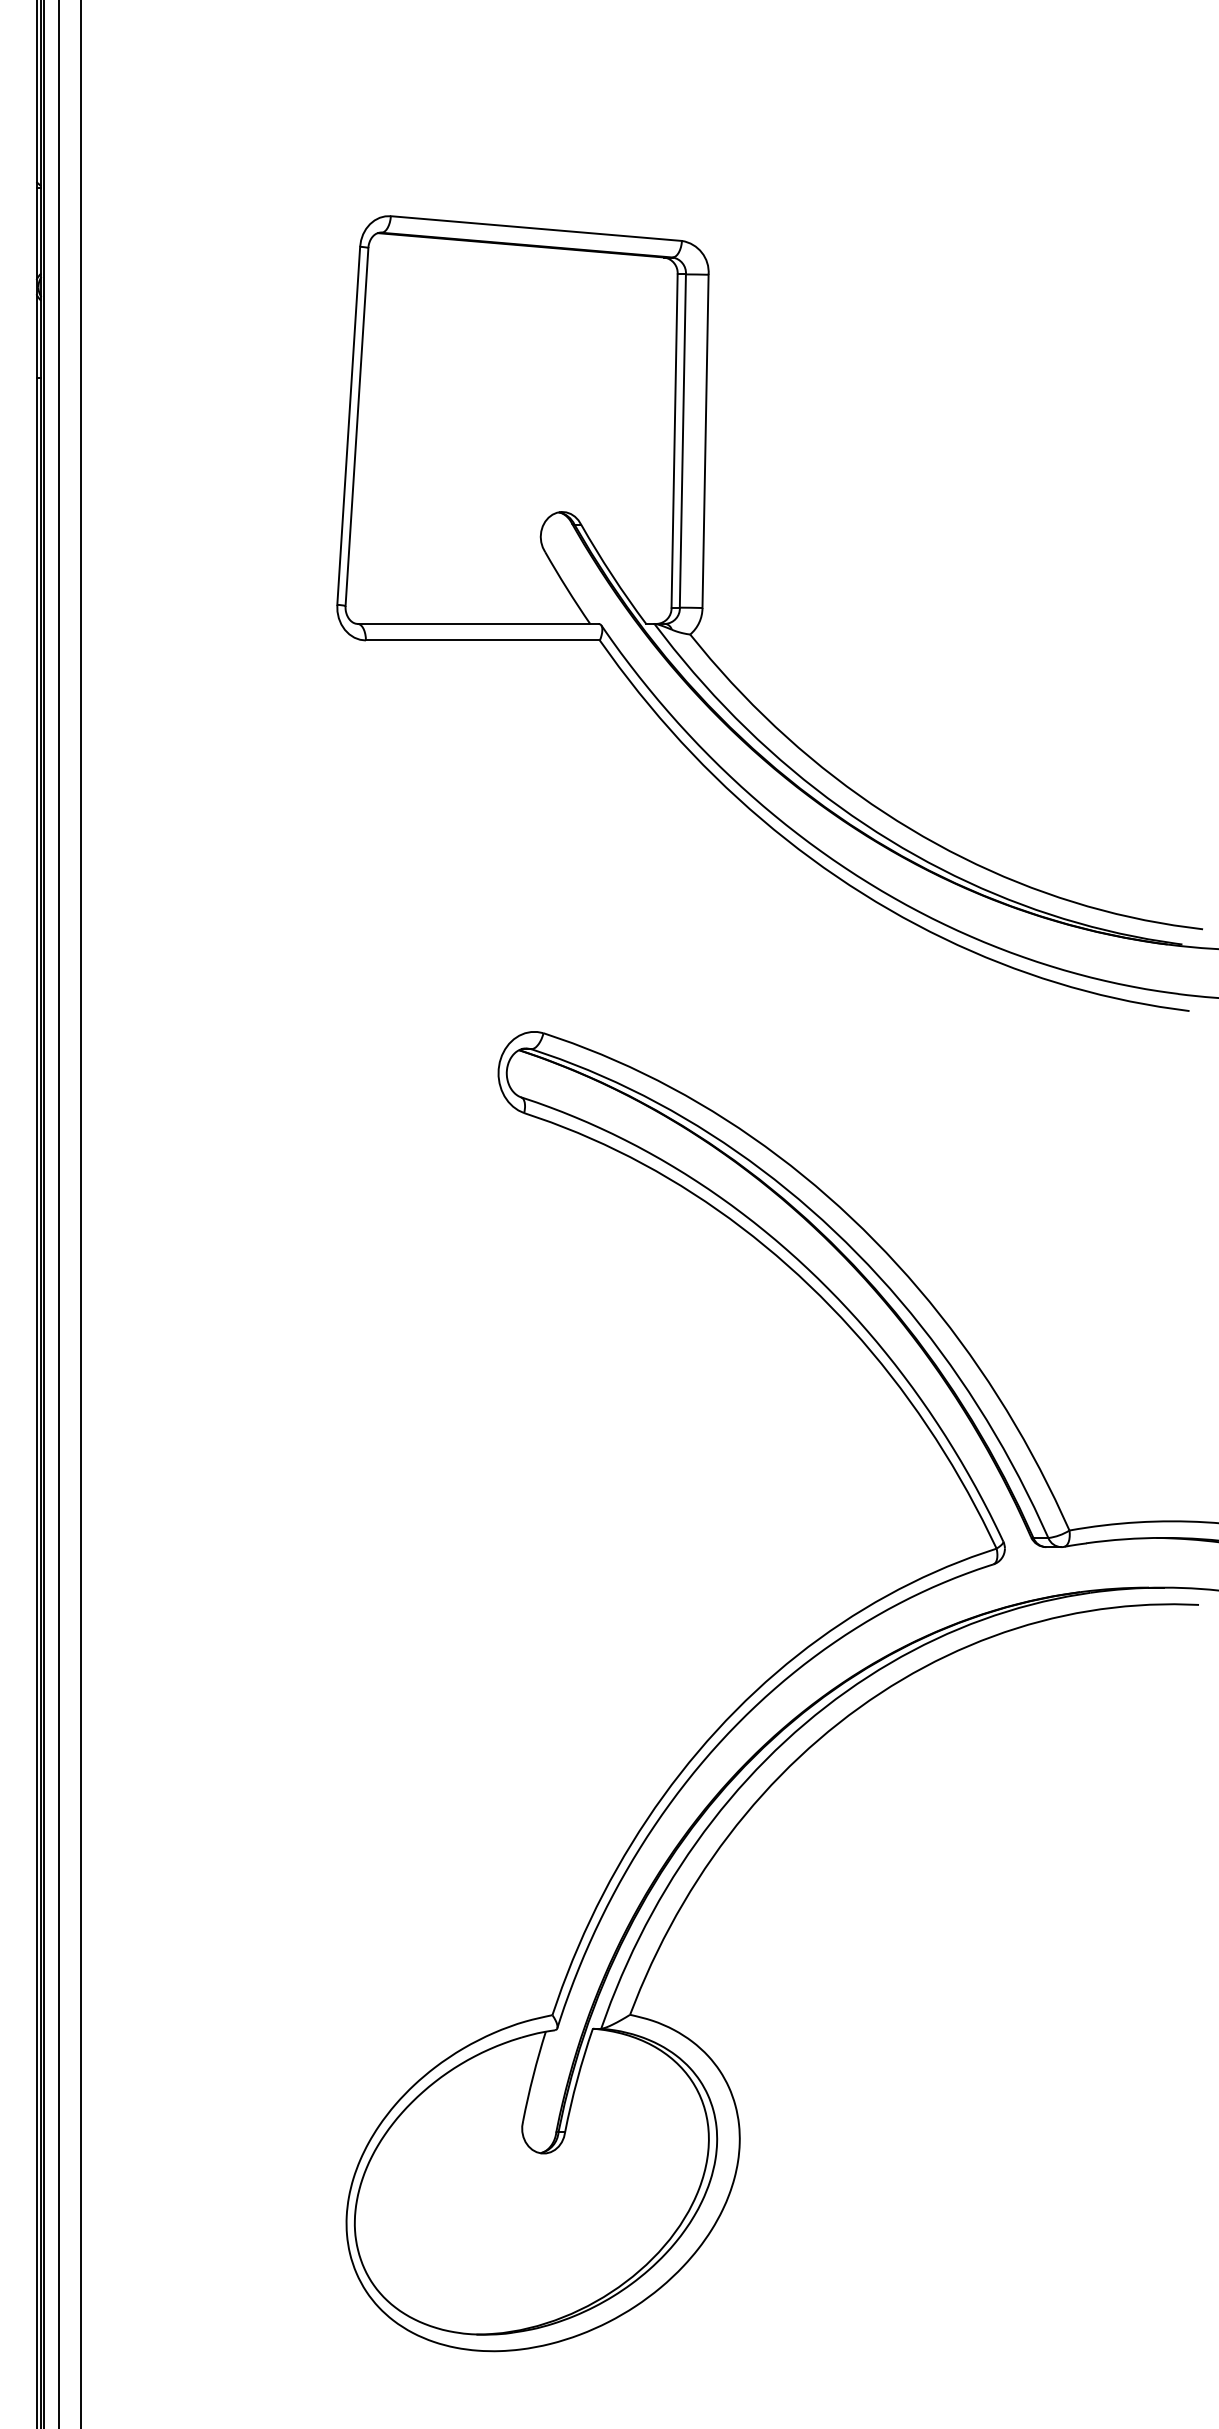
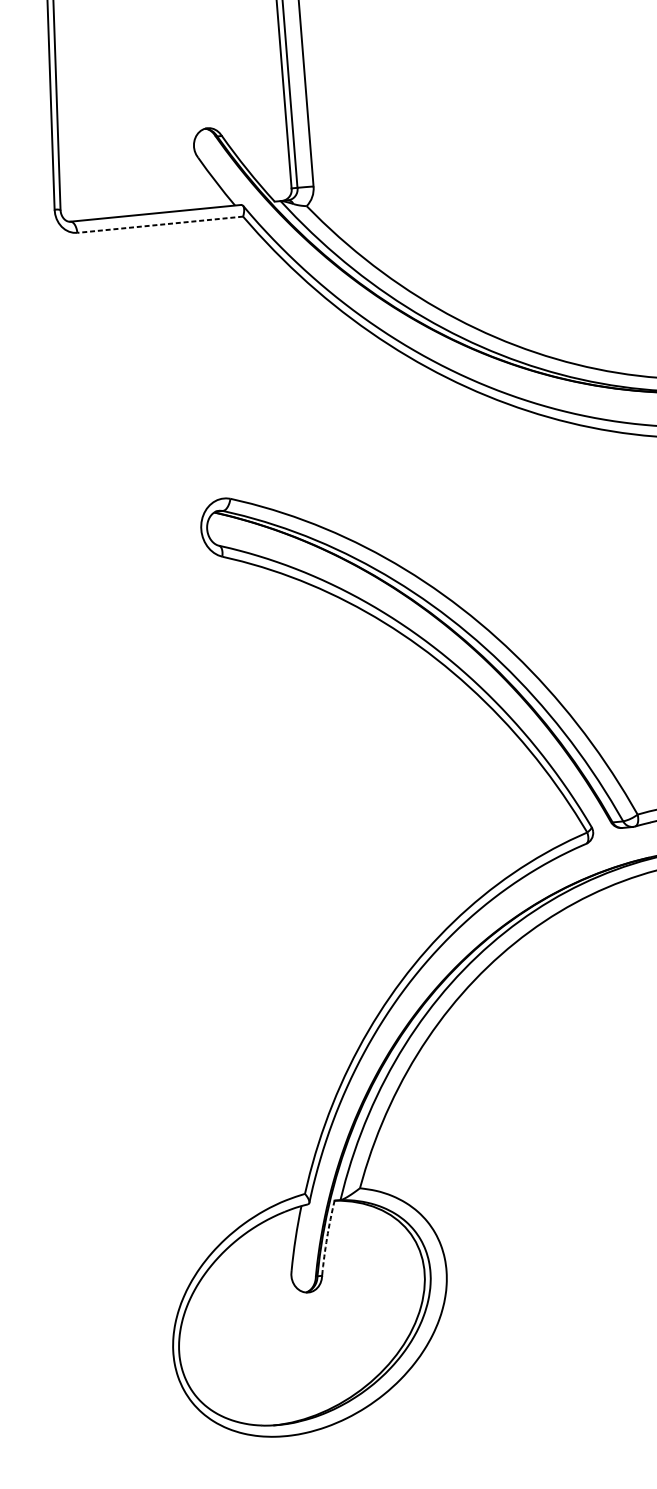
line: (482, 640) -> (159, 224), solid -> dashed
arc: (577, 2079) -> (327, 1237), solid -> dashed

